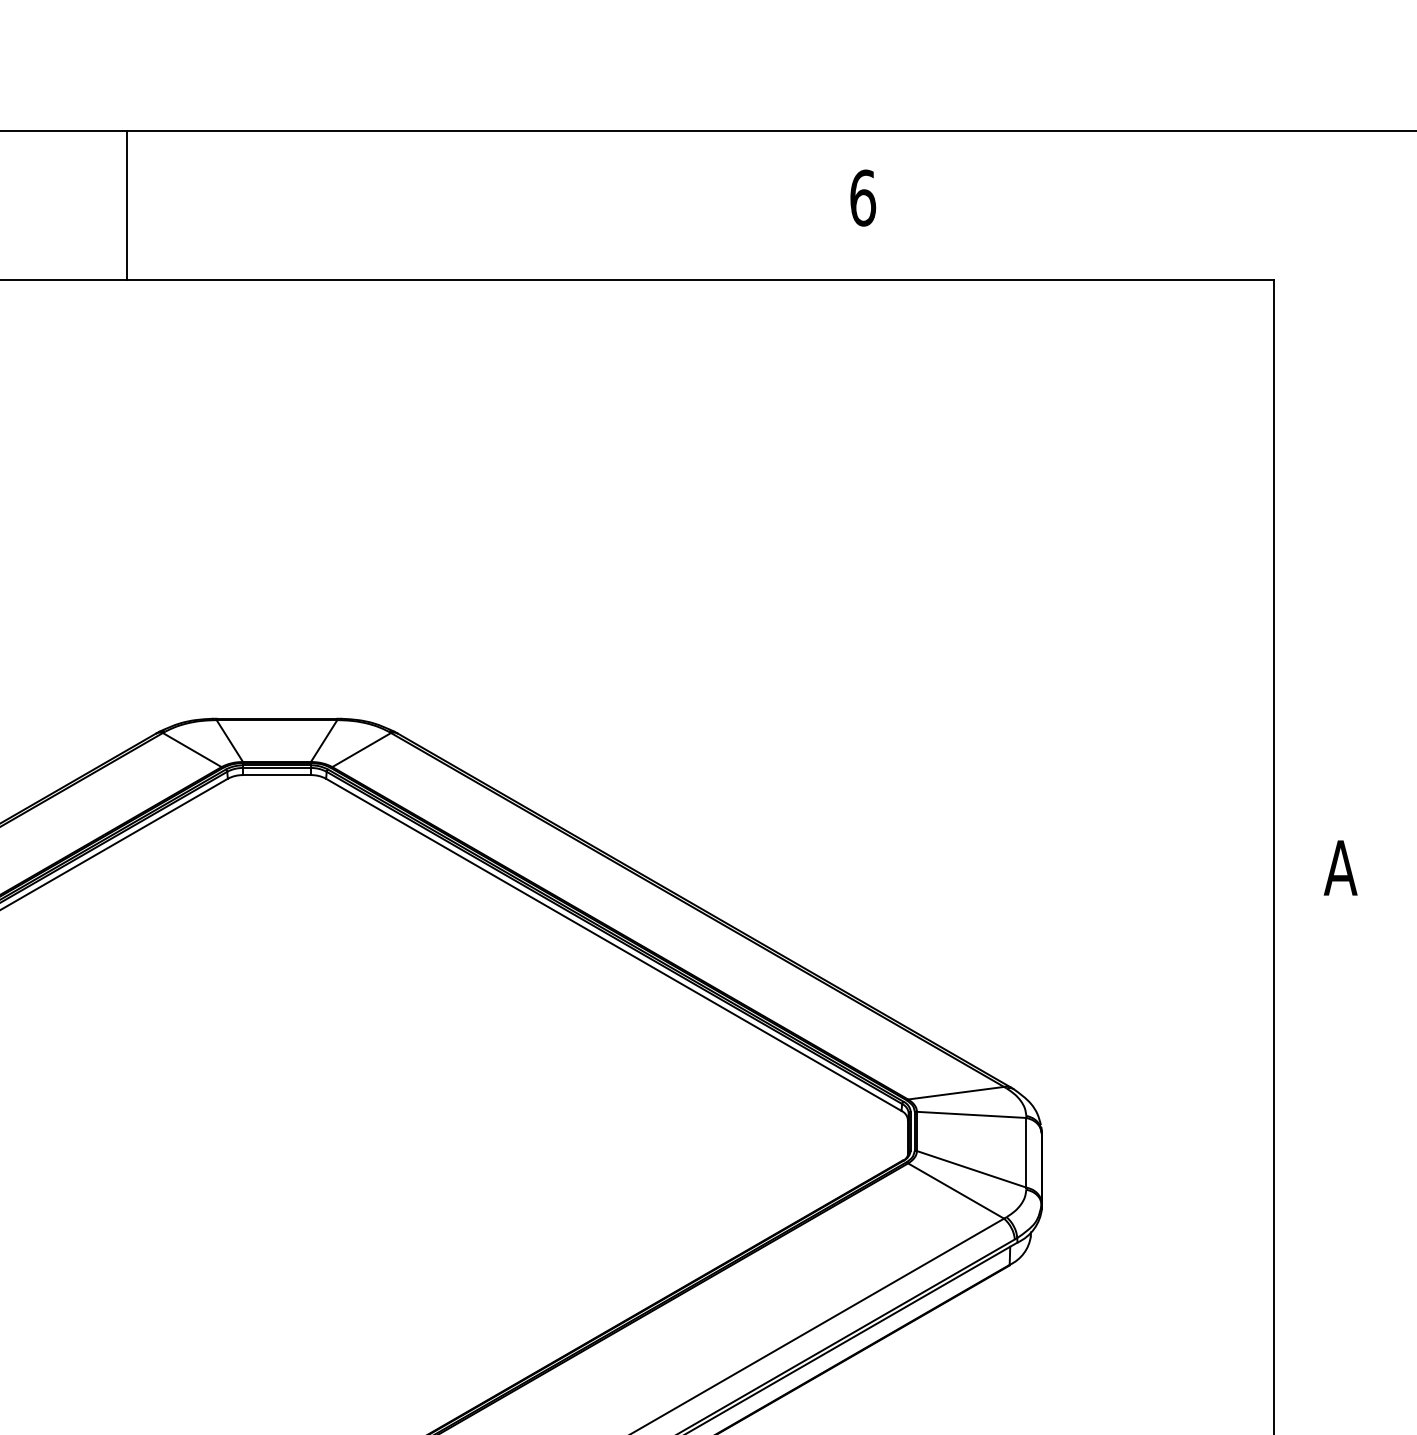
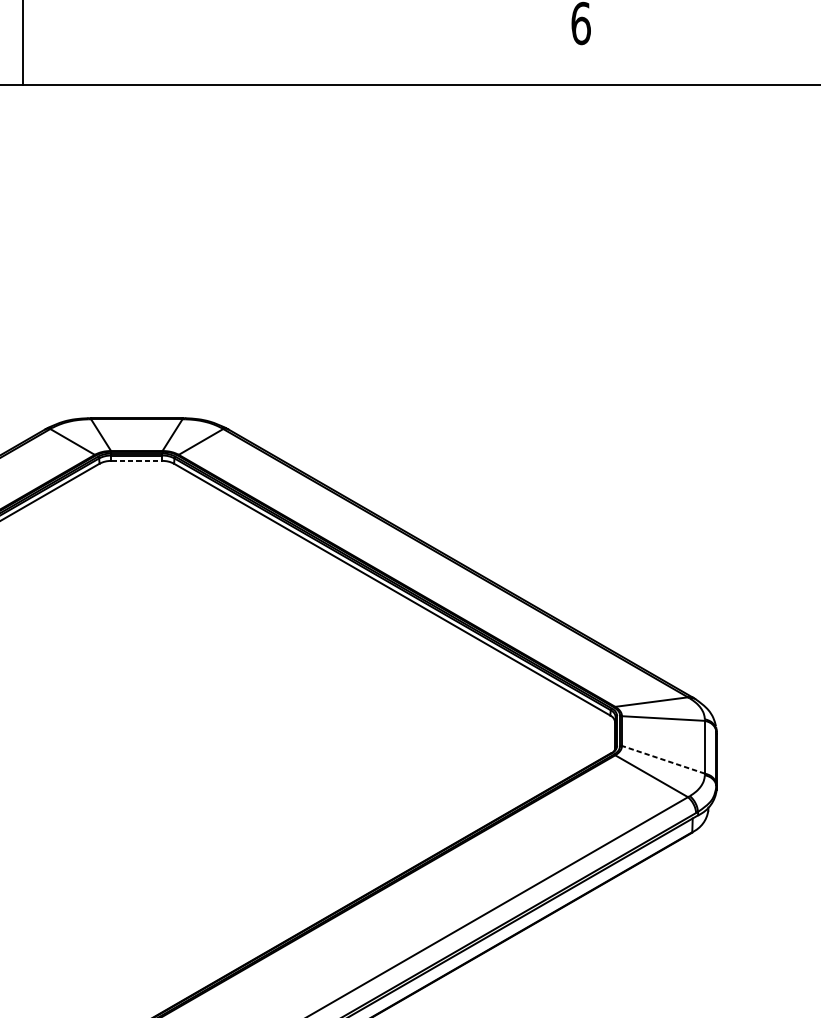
line: (276, 775) -> (136, 461), solid -> dashed
line: (971, 1169) -> (663, 759), solid -> dashed

